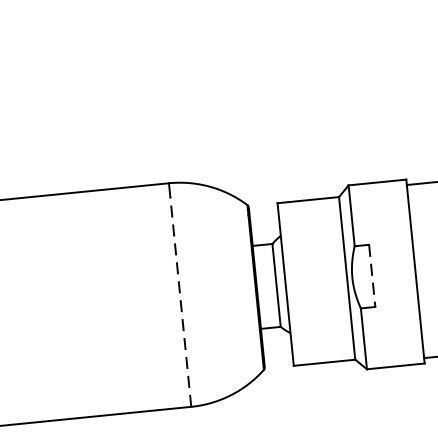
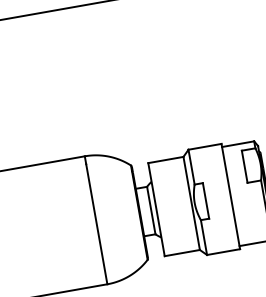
line: (372, 276) -> (206, 201), dashed -> solid
line: (180, 302) -> (96, 224), dashed -> solid

